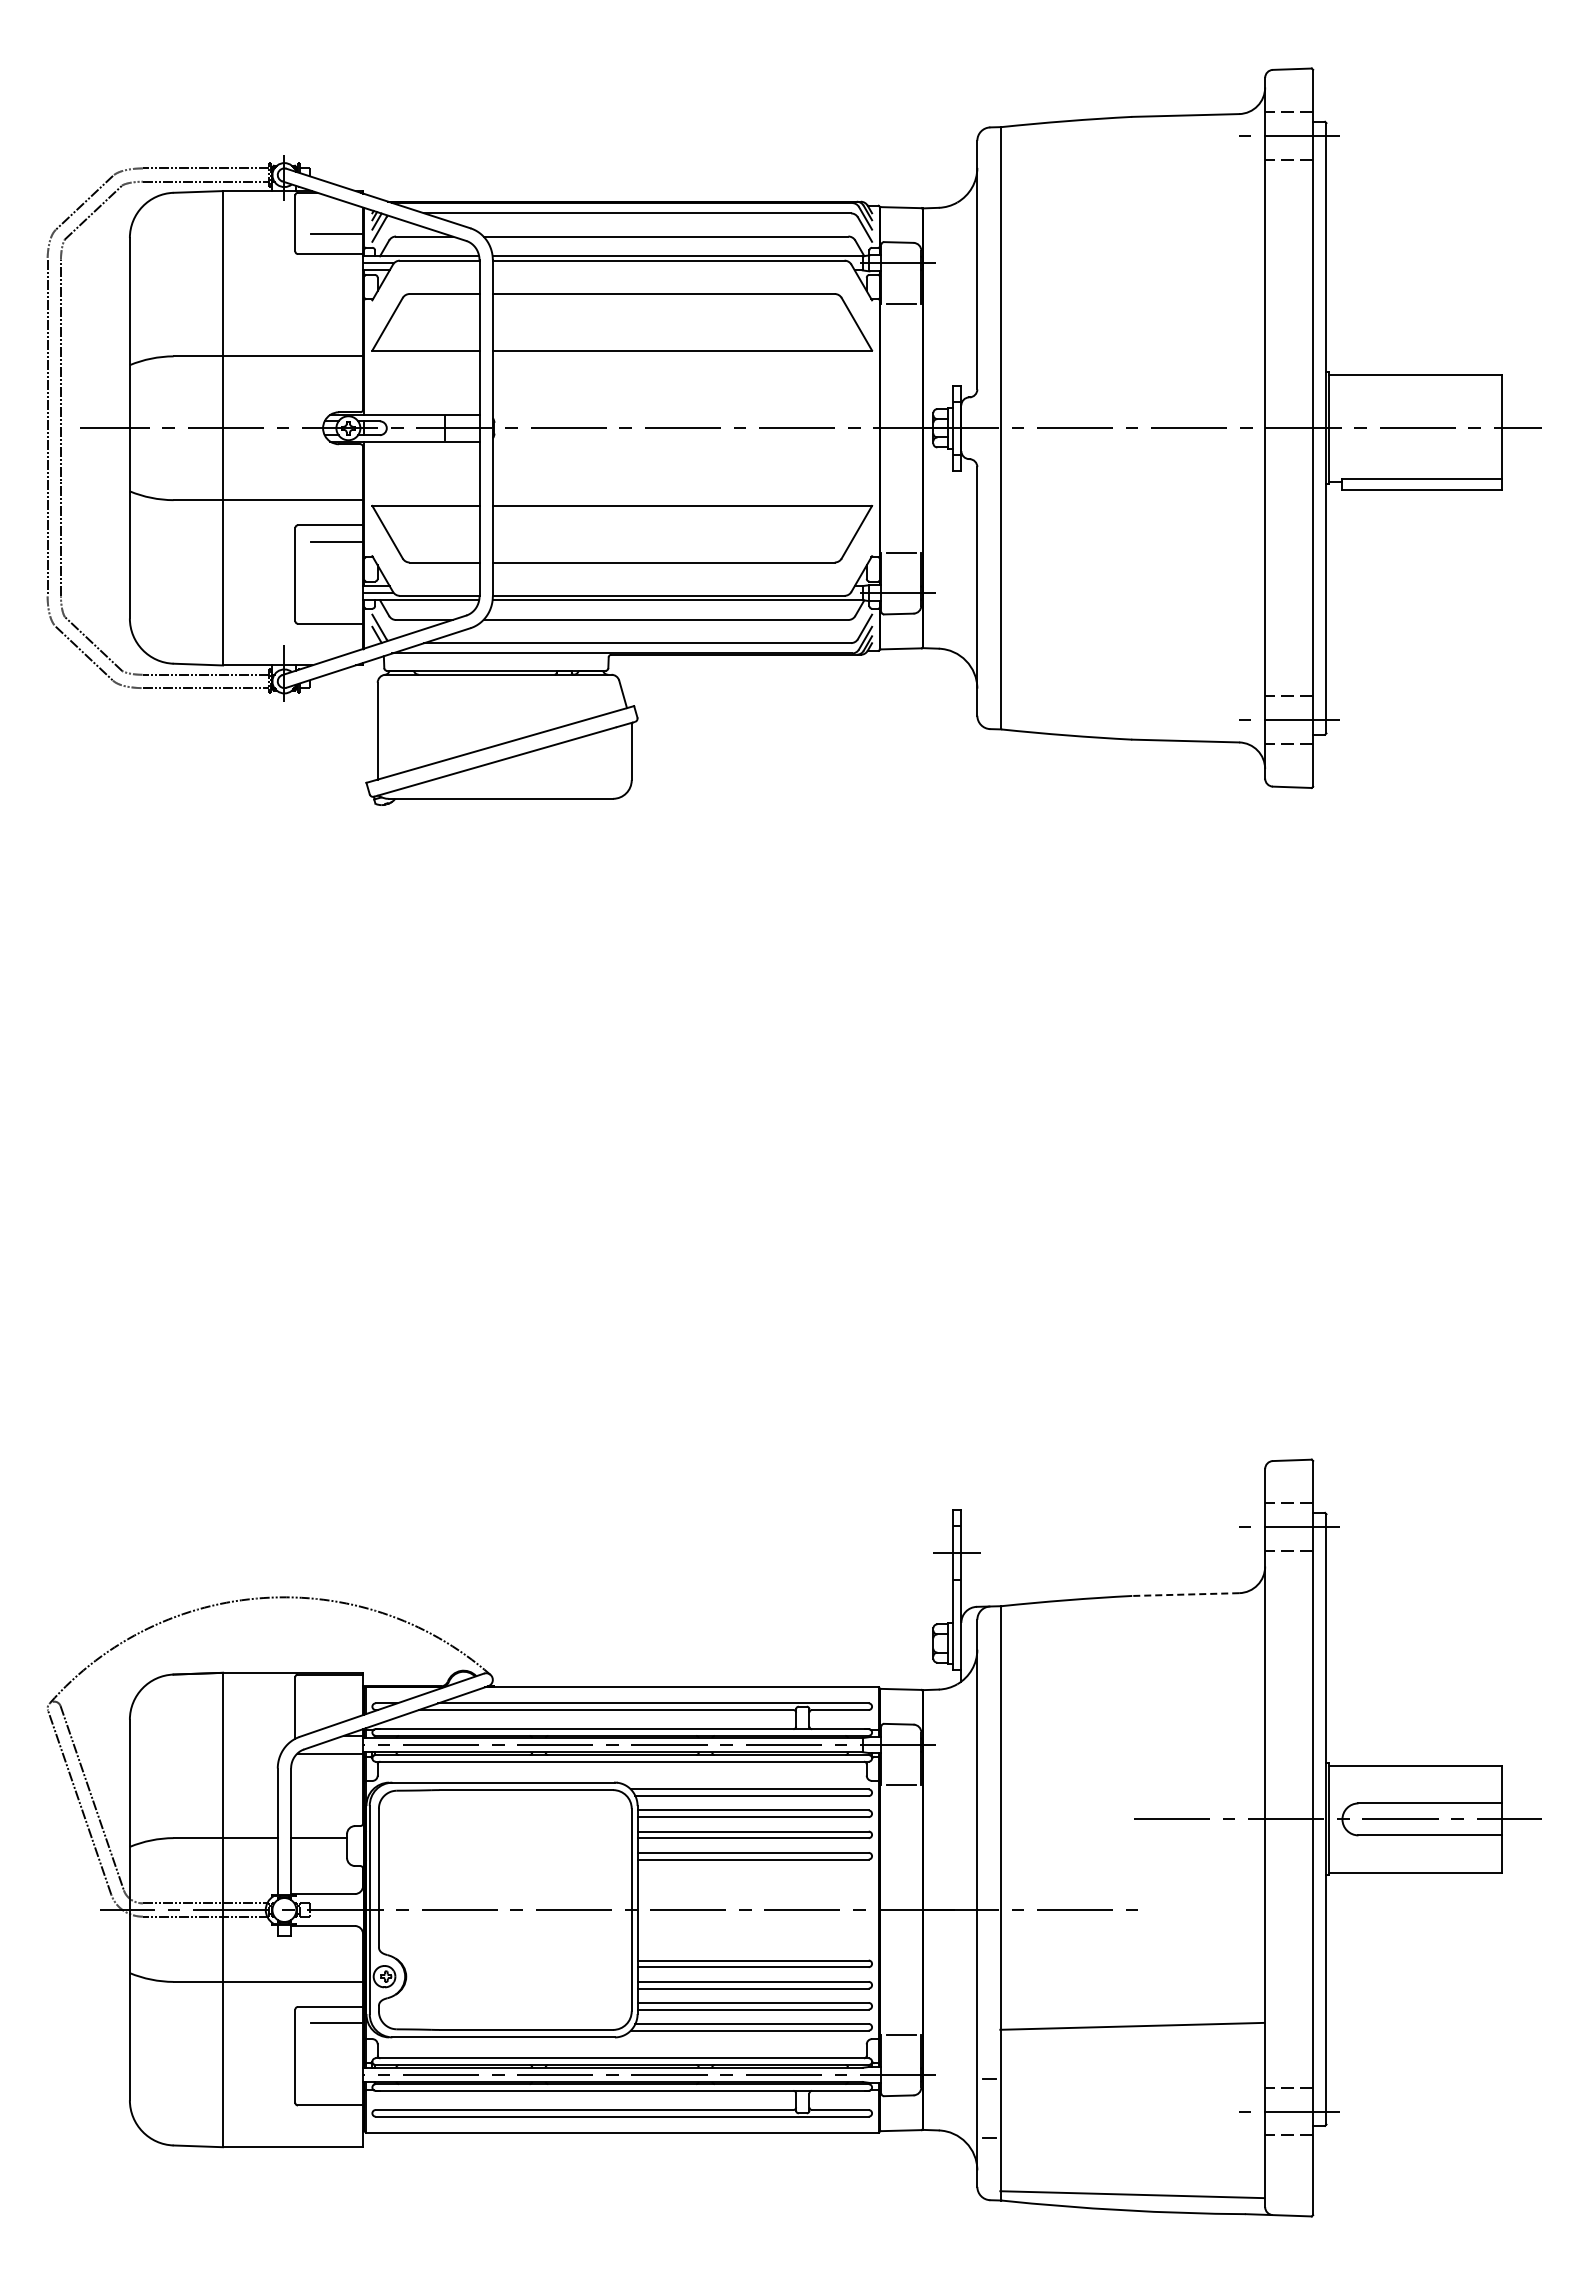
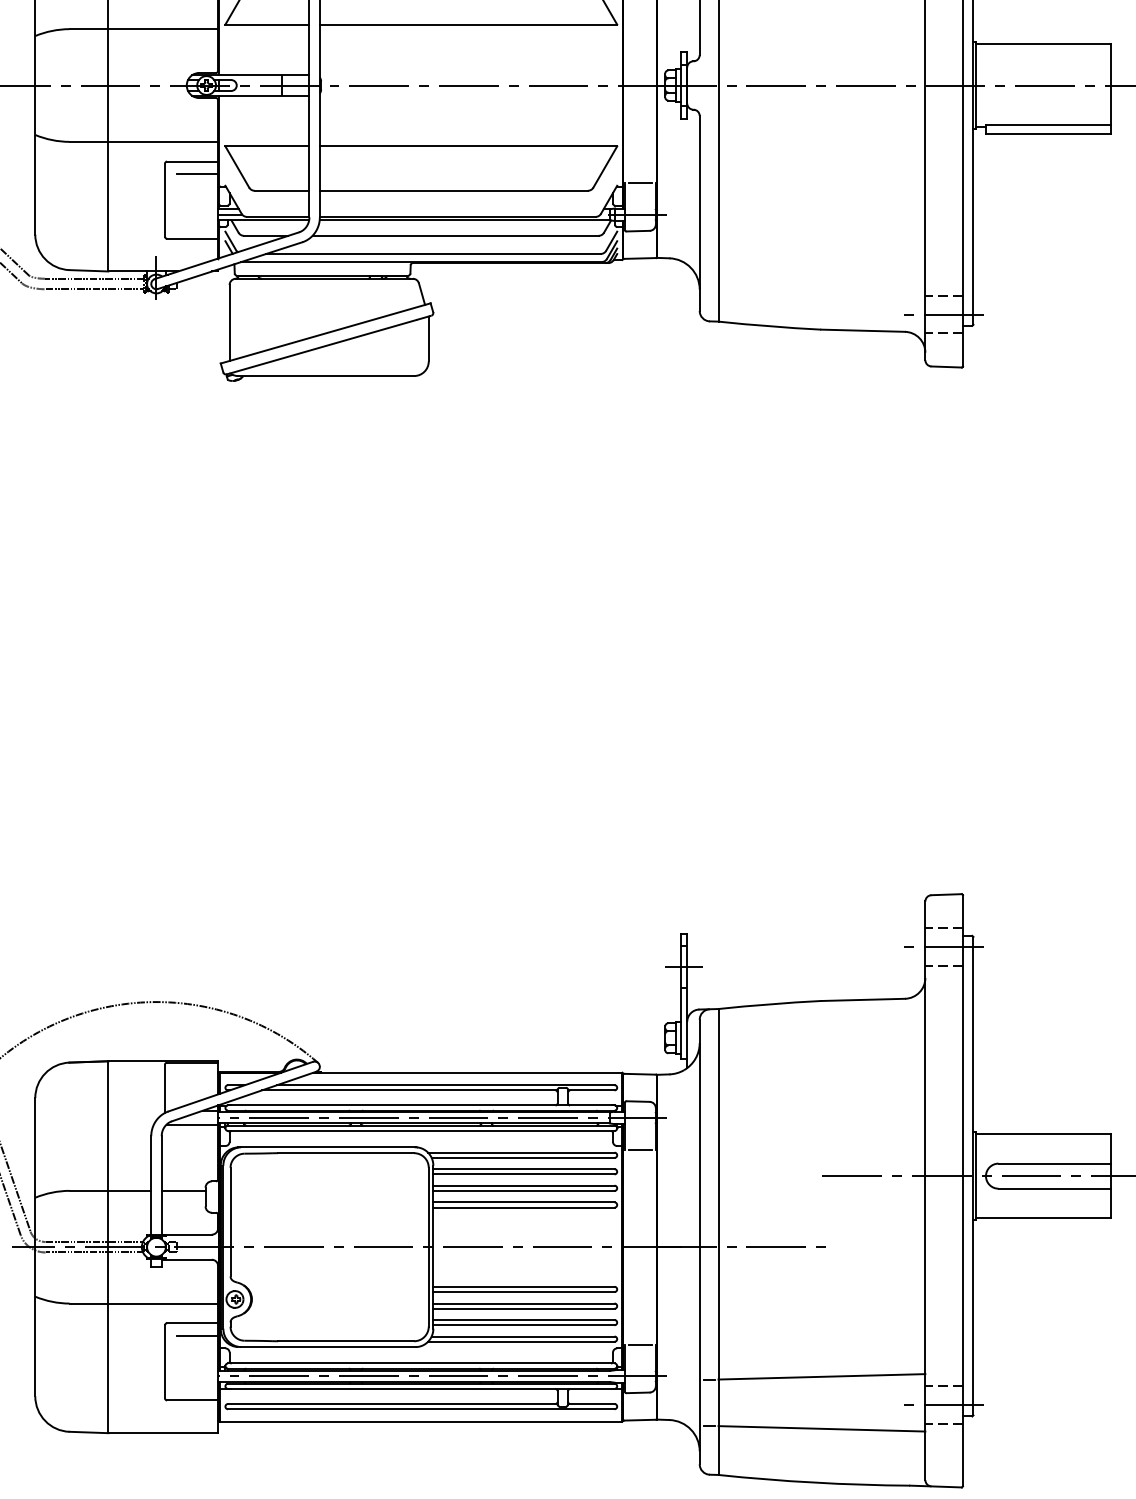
line: (1185, 1594) -> (862, 999), dashed -> solid
line: (1132, 2025) -> (822, 1376), moved
line: (1132, 2194) -> (822, 1428), moved

